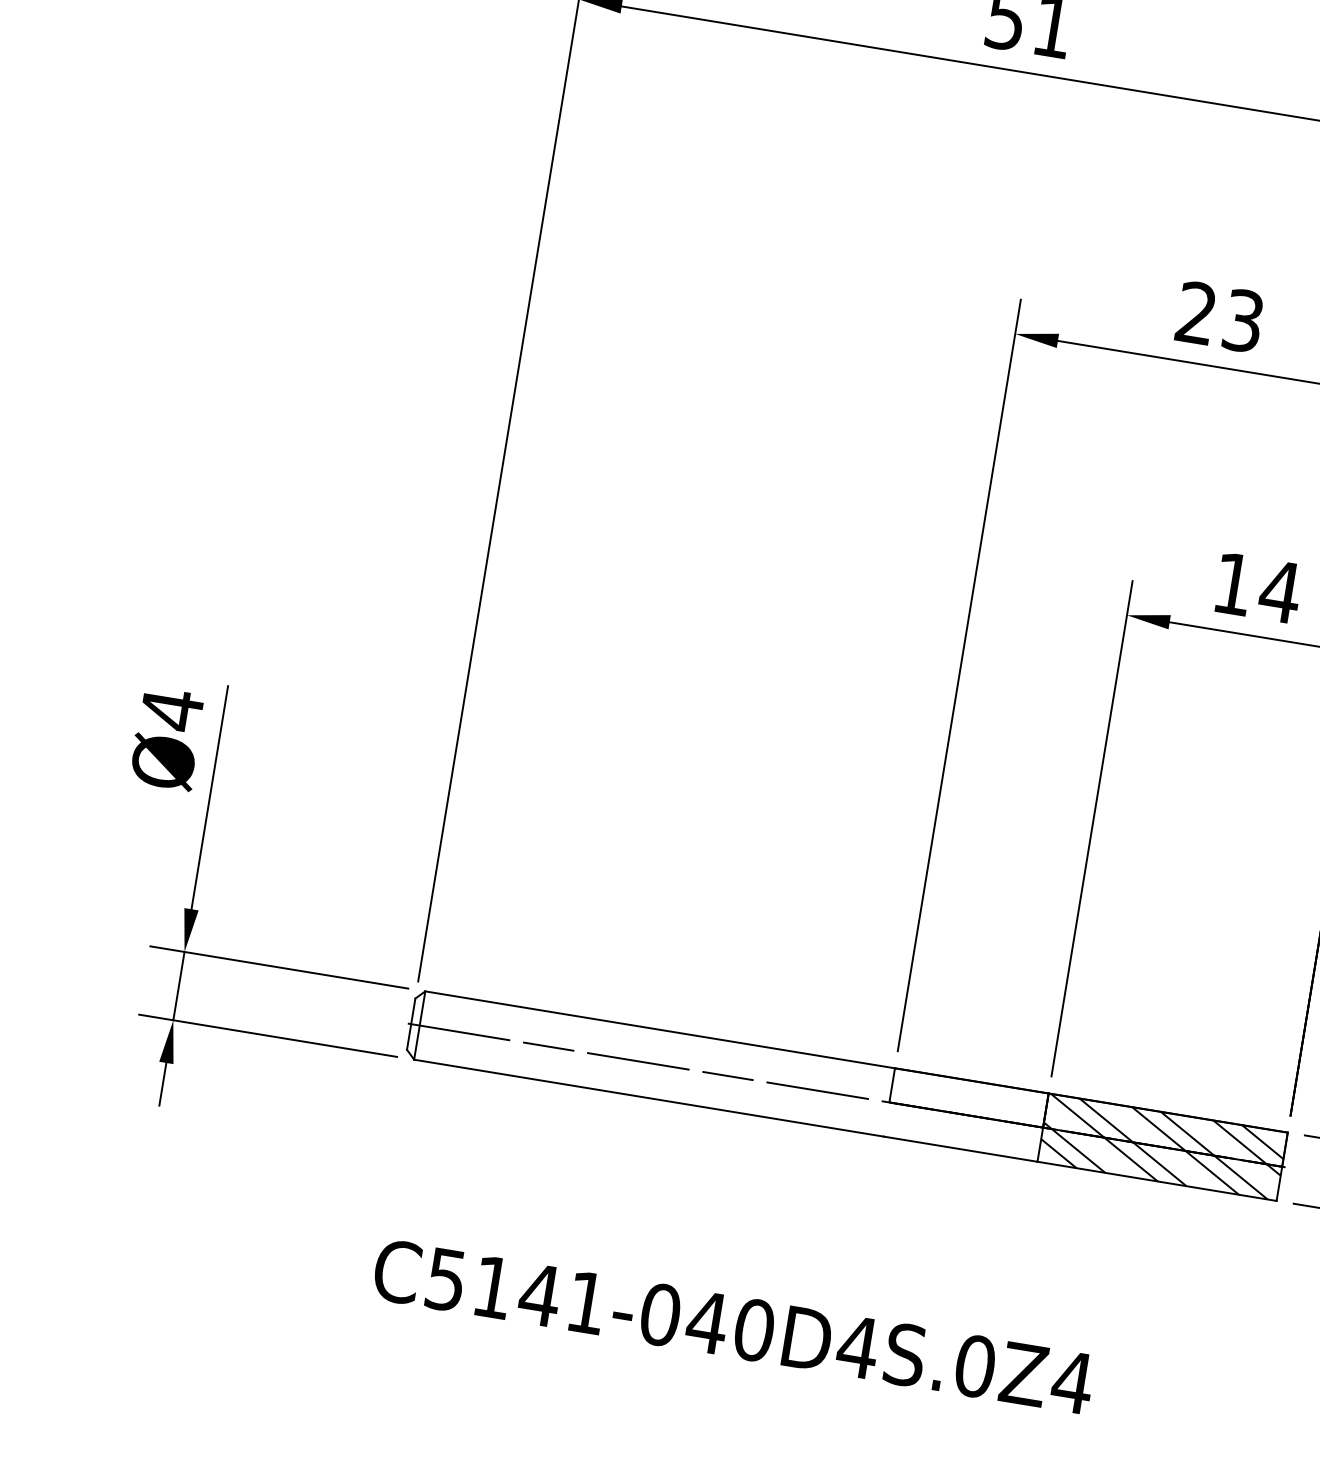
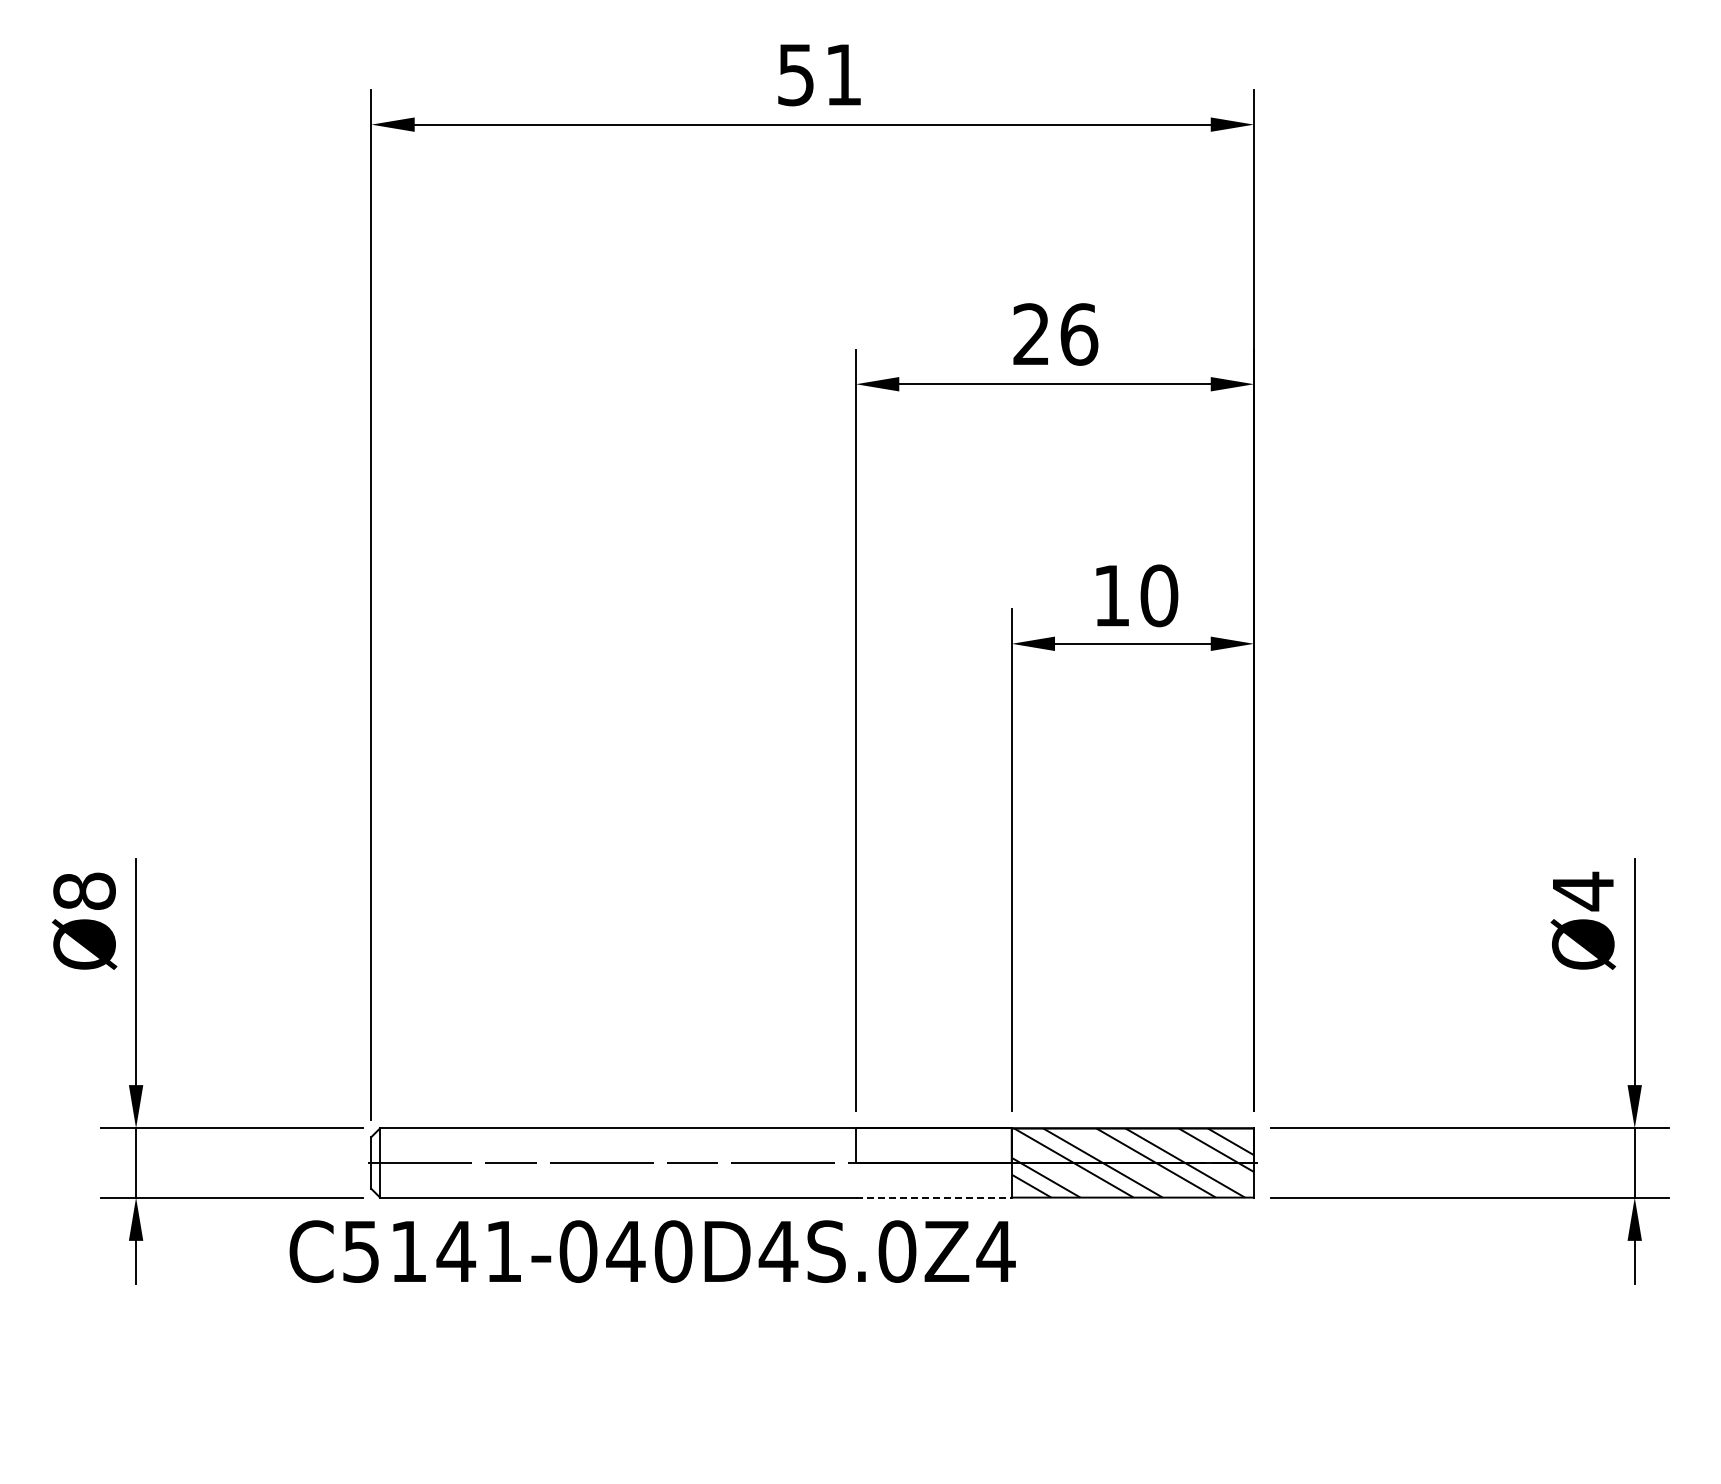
text: (1243, 320) -> (1079, 334), 23 -> 26
text: (1280, 591) -> (1159, 595), 14 -> 10
text: (171, 709) -> (84, 891), Ø4 -> Ø8
line: (960, 1149) -> (933, 1197), solid -> dashed
text: (733, 1326) -> (652, 1251), moved

